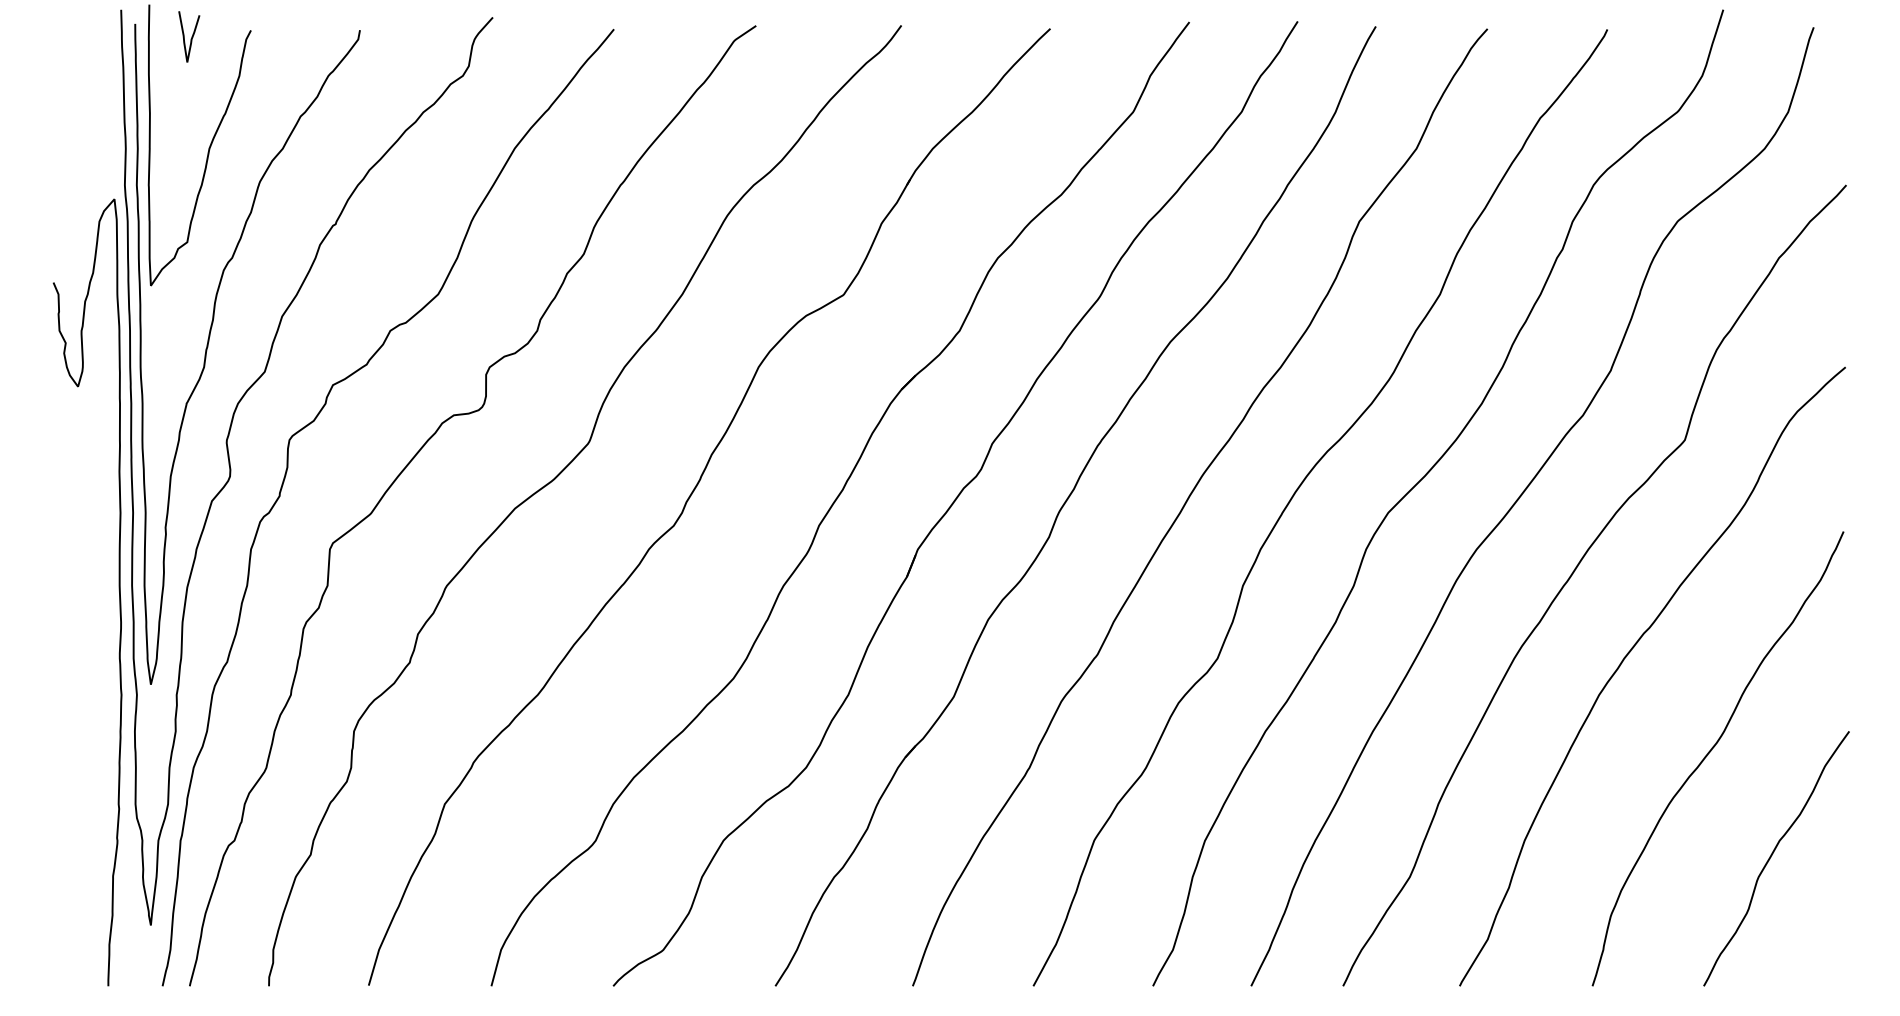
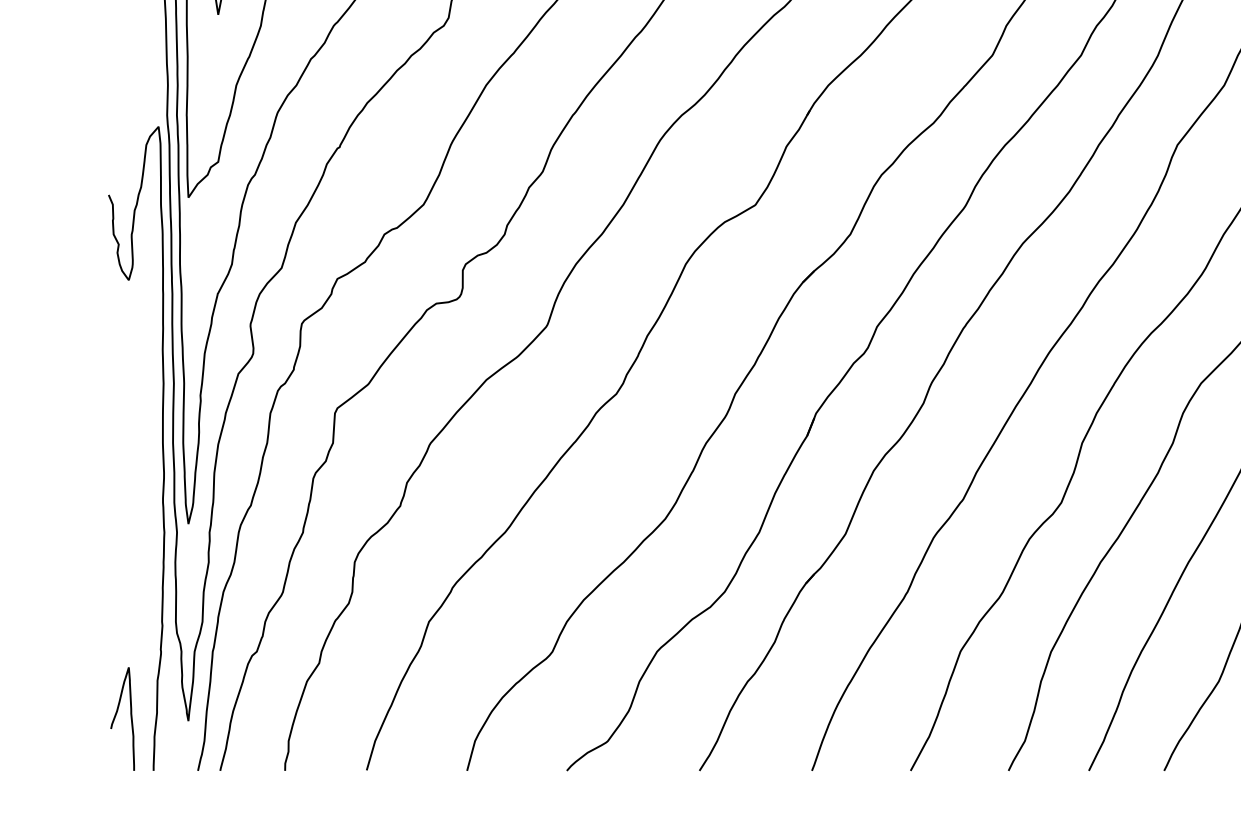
curve: (62, 919) -> (116, 716), added

